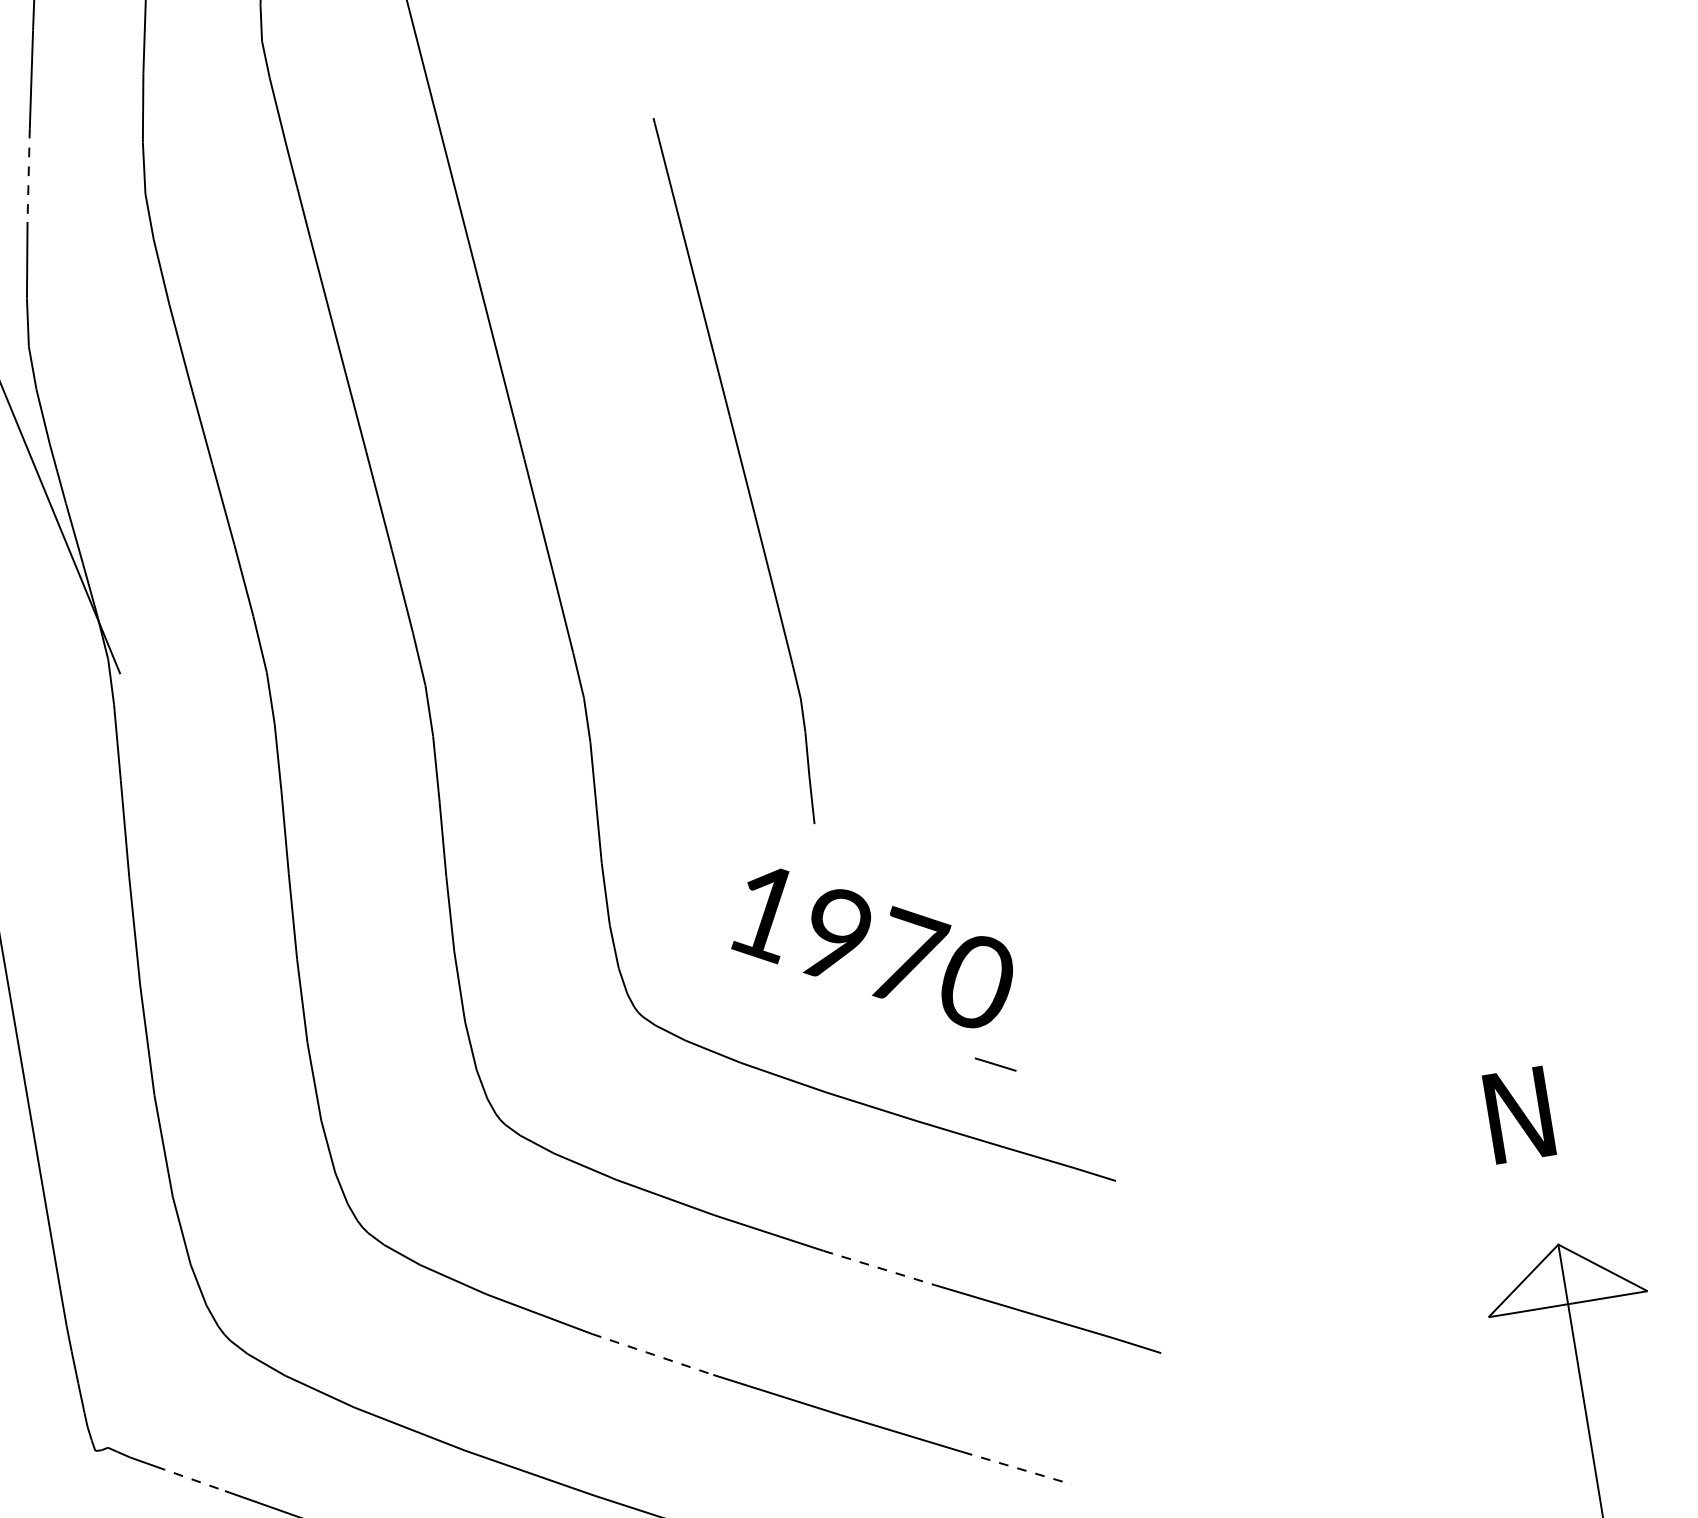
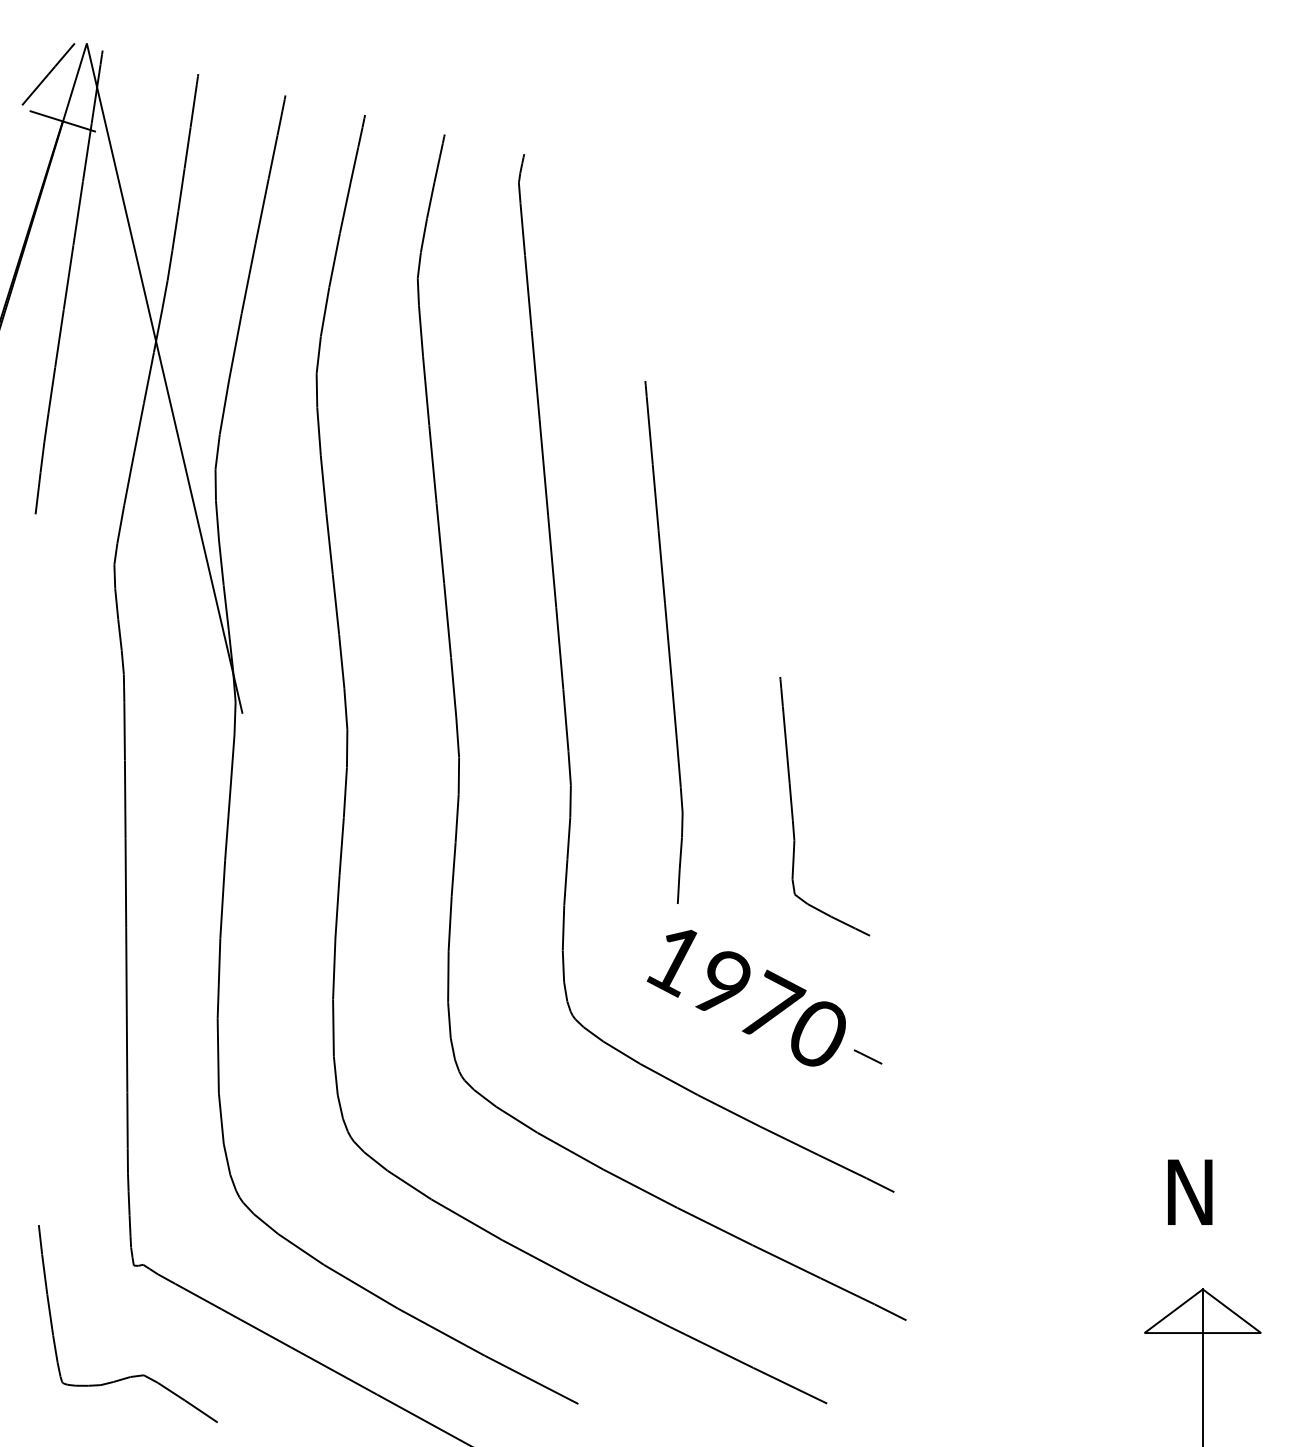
line: (28, 174) -> (235, 346), dashed -> solid
part: (736, 470) -> (663, 642), moved
part: (893, 685) -> (793, 812), added
line: (994, 1064) -> (867, 1056), moved
line: (878, 1267) -> (714, 1226), dashed -> solid
line: (653, 1355) -> (543, 1262), dashed -> solid
line: (1017, 1467) -> (790, 1385), dashed -> solid
line: (191, 1478) -> (199, 1296), dashed -> solid

